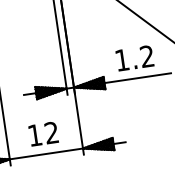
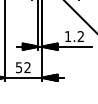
text: (35, 134) -> (19, 67), 12 -> 52

